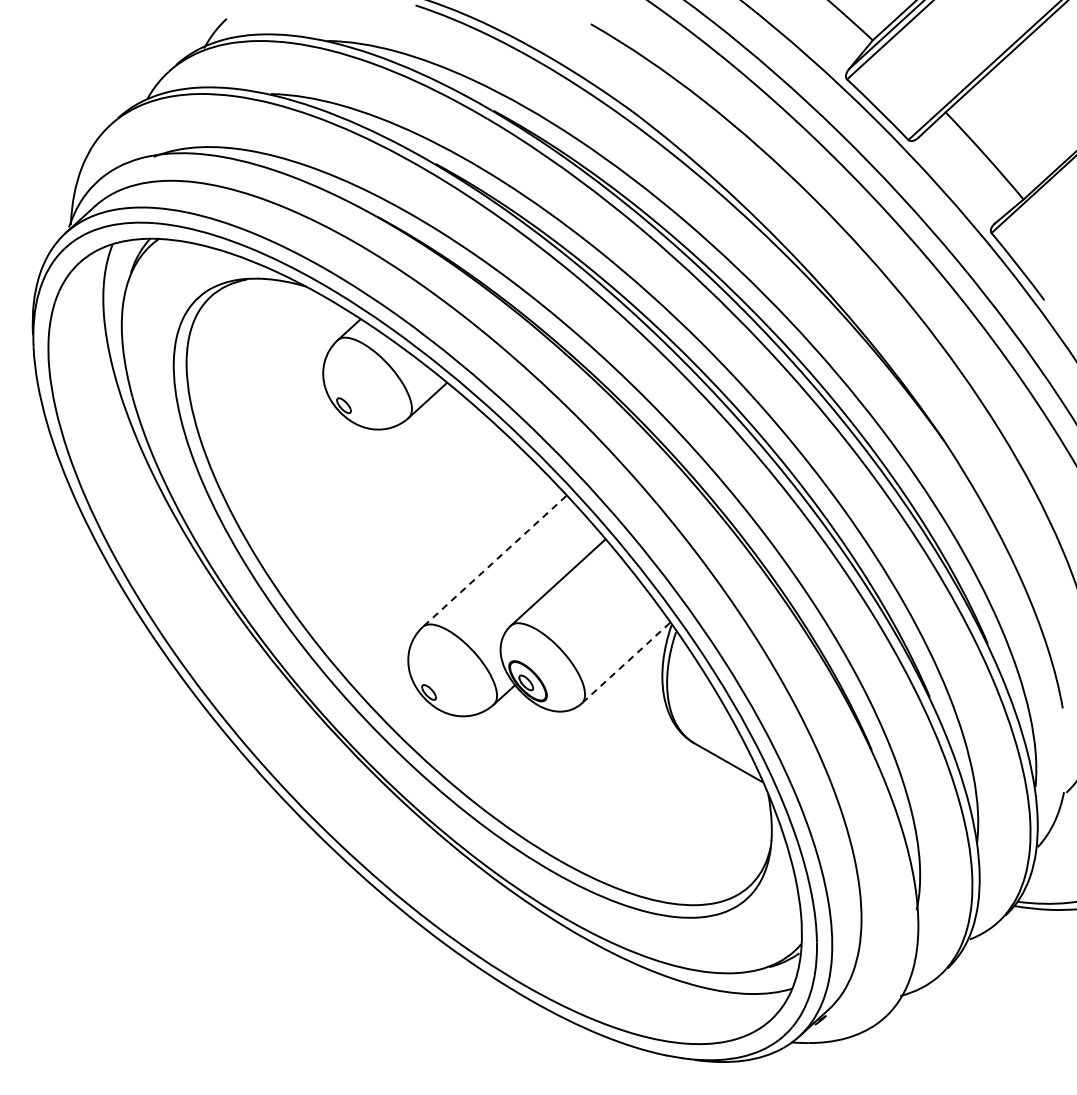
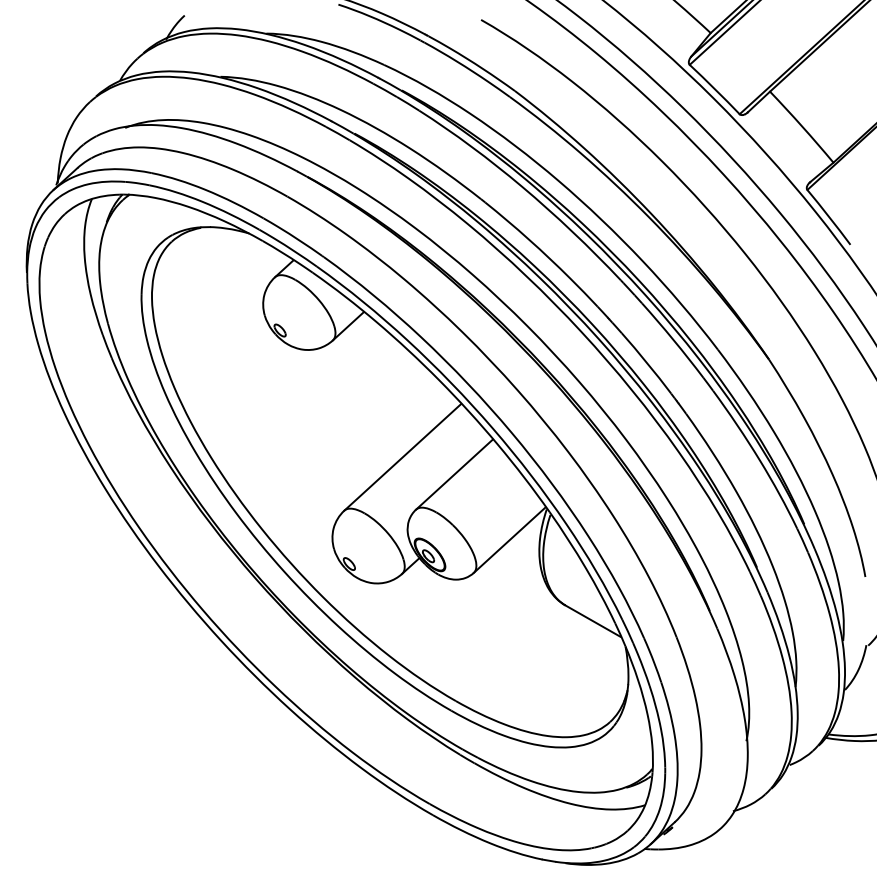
line: (494, 561) -> (402, 457), dashed -> solid
line: (625, 663) -> (509, 540), dashed -> solid

